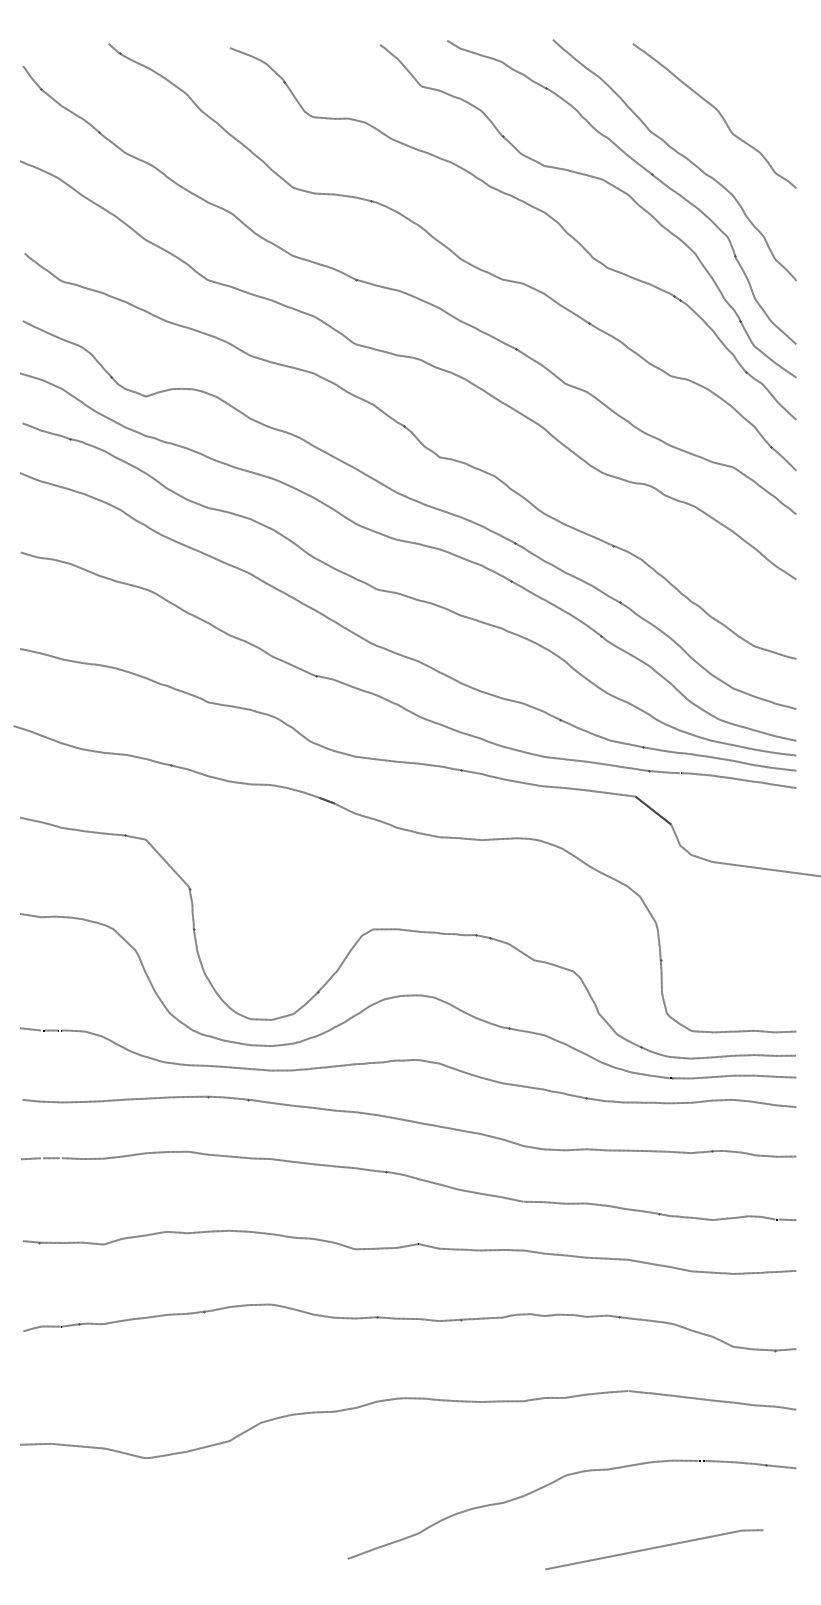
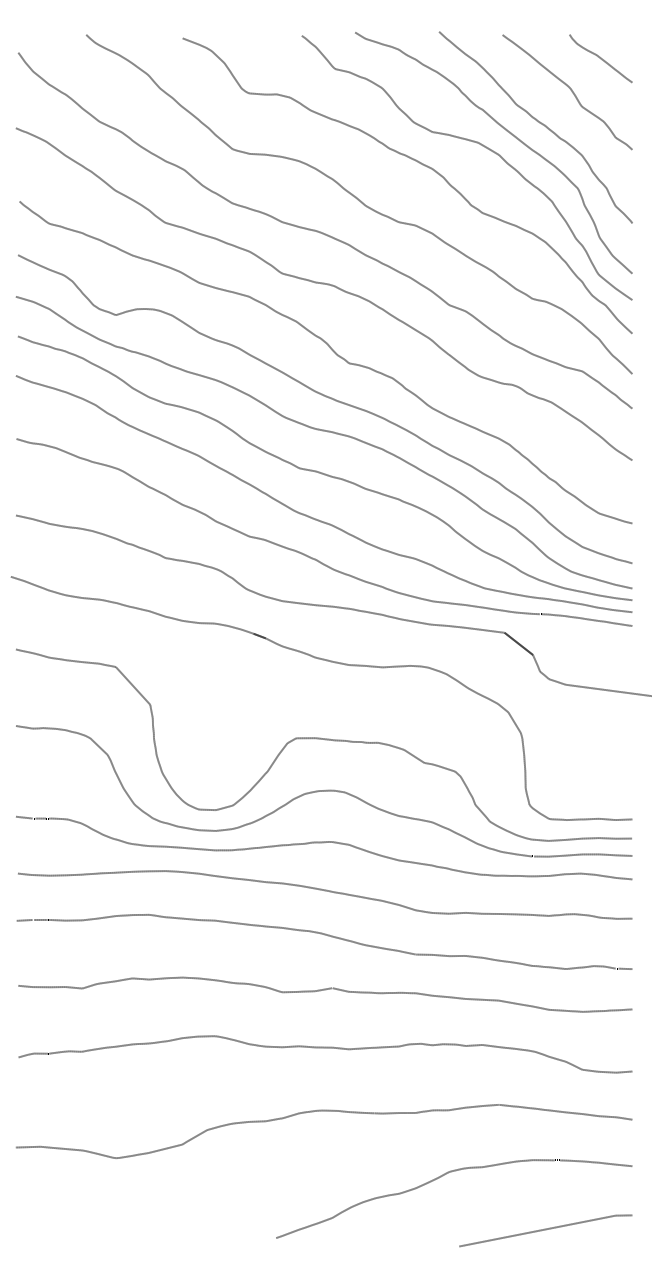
curve: (756, 73) -> (600, 58), added
line: (654, 1548) -> (545, 1229), moved

